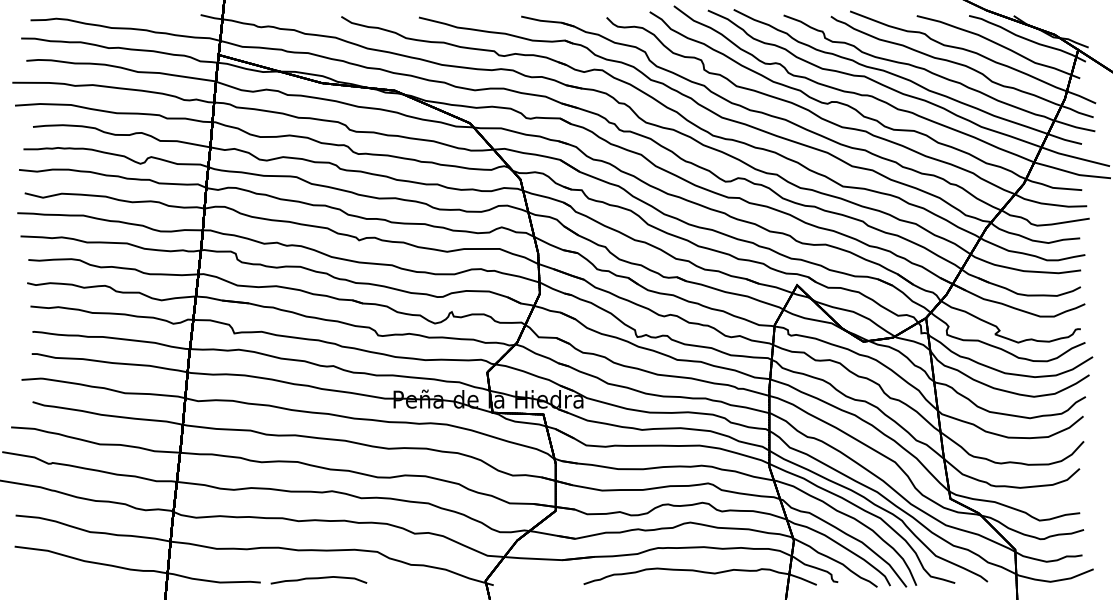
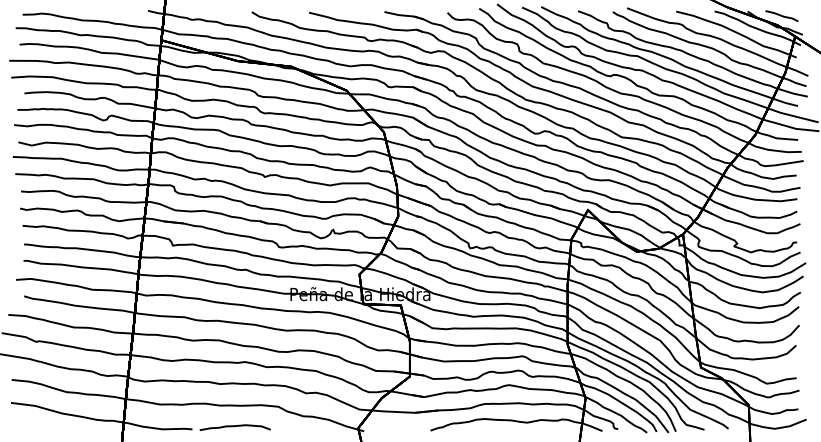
line: (1060, 21) -> (782, 15), added

